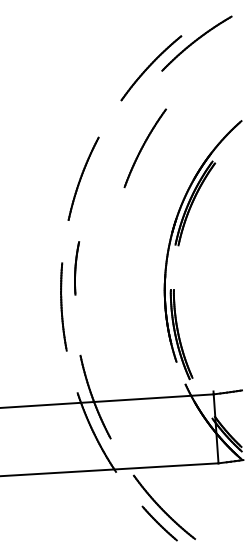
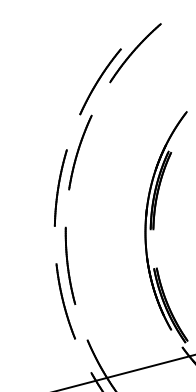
part: (145, 148) -> (80, 152), moved
part: (76, 268) -> (69, 266), size x1.67

